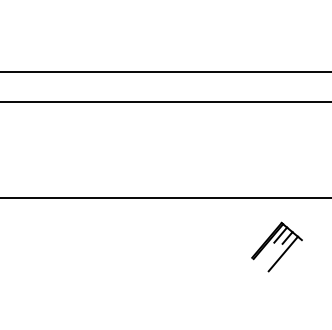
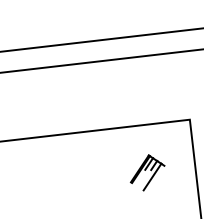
part: (276, 246) -> (147, 172), moved

